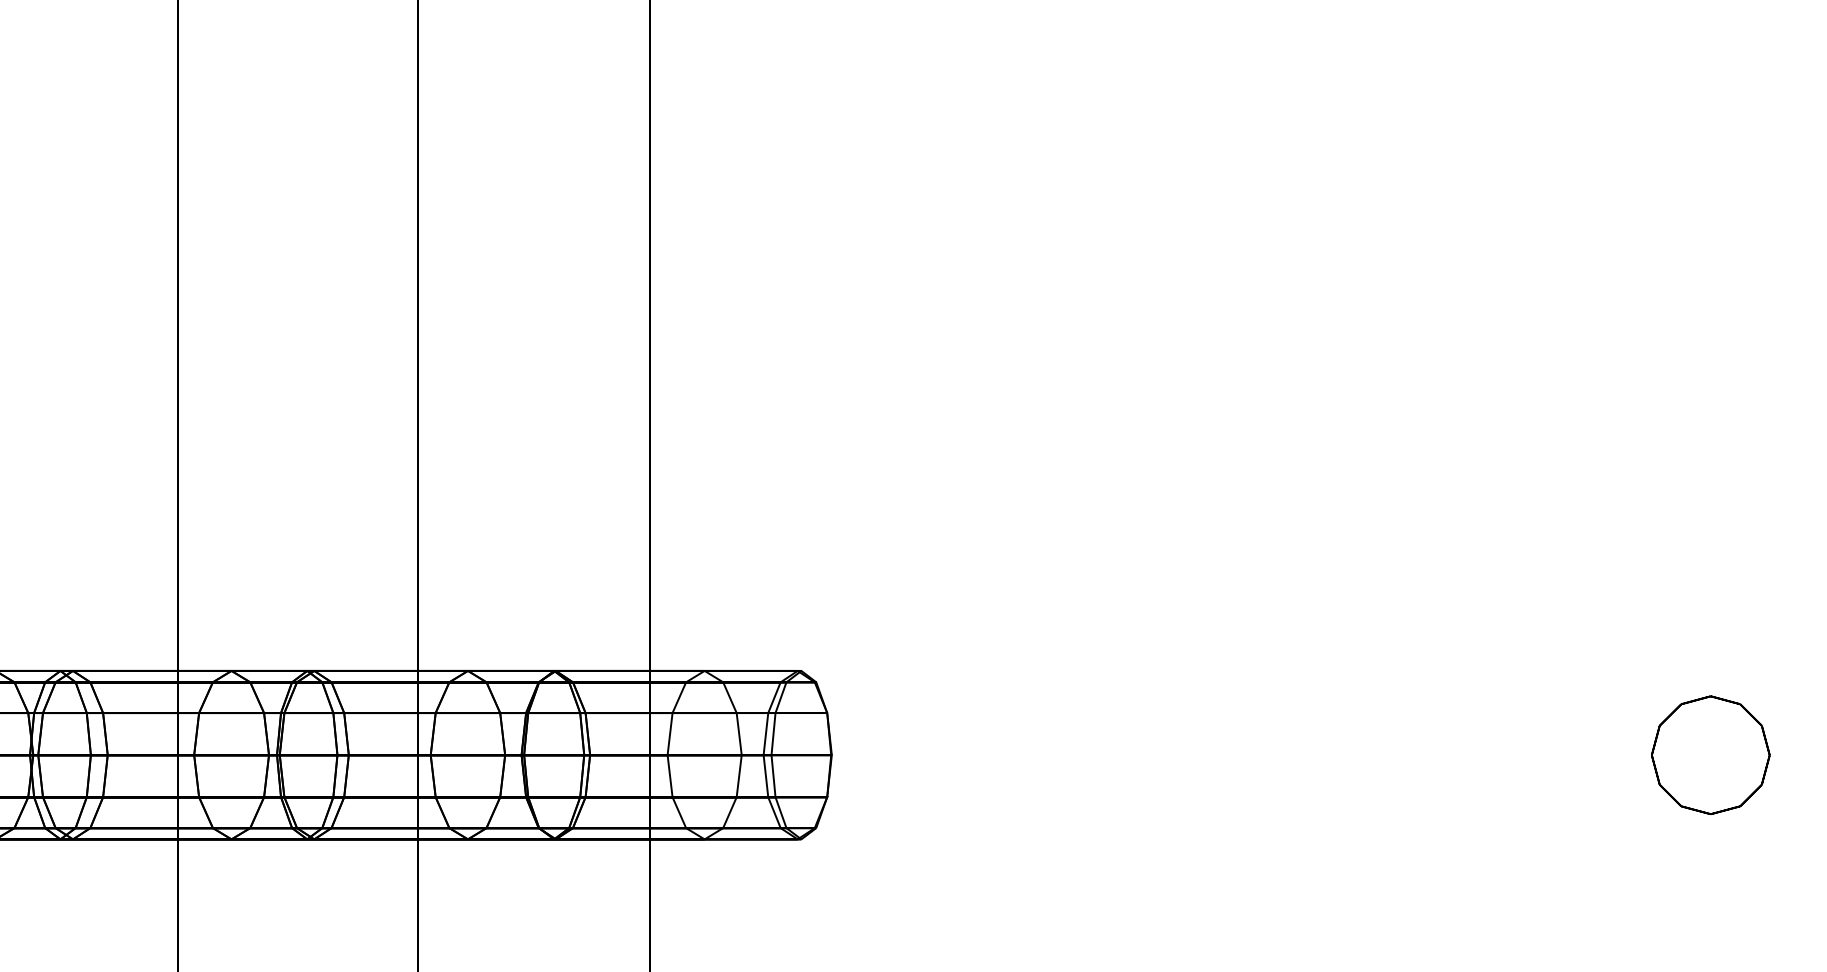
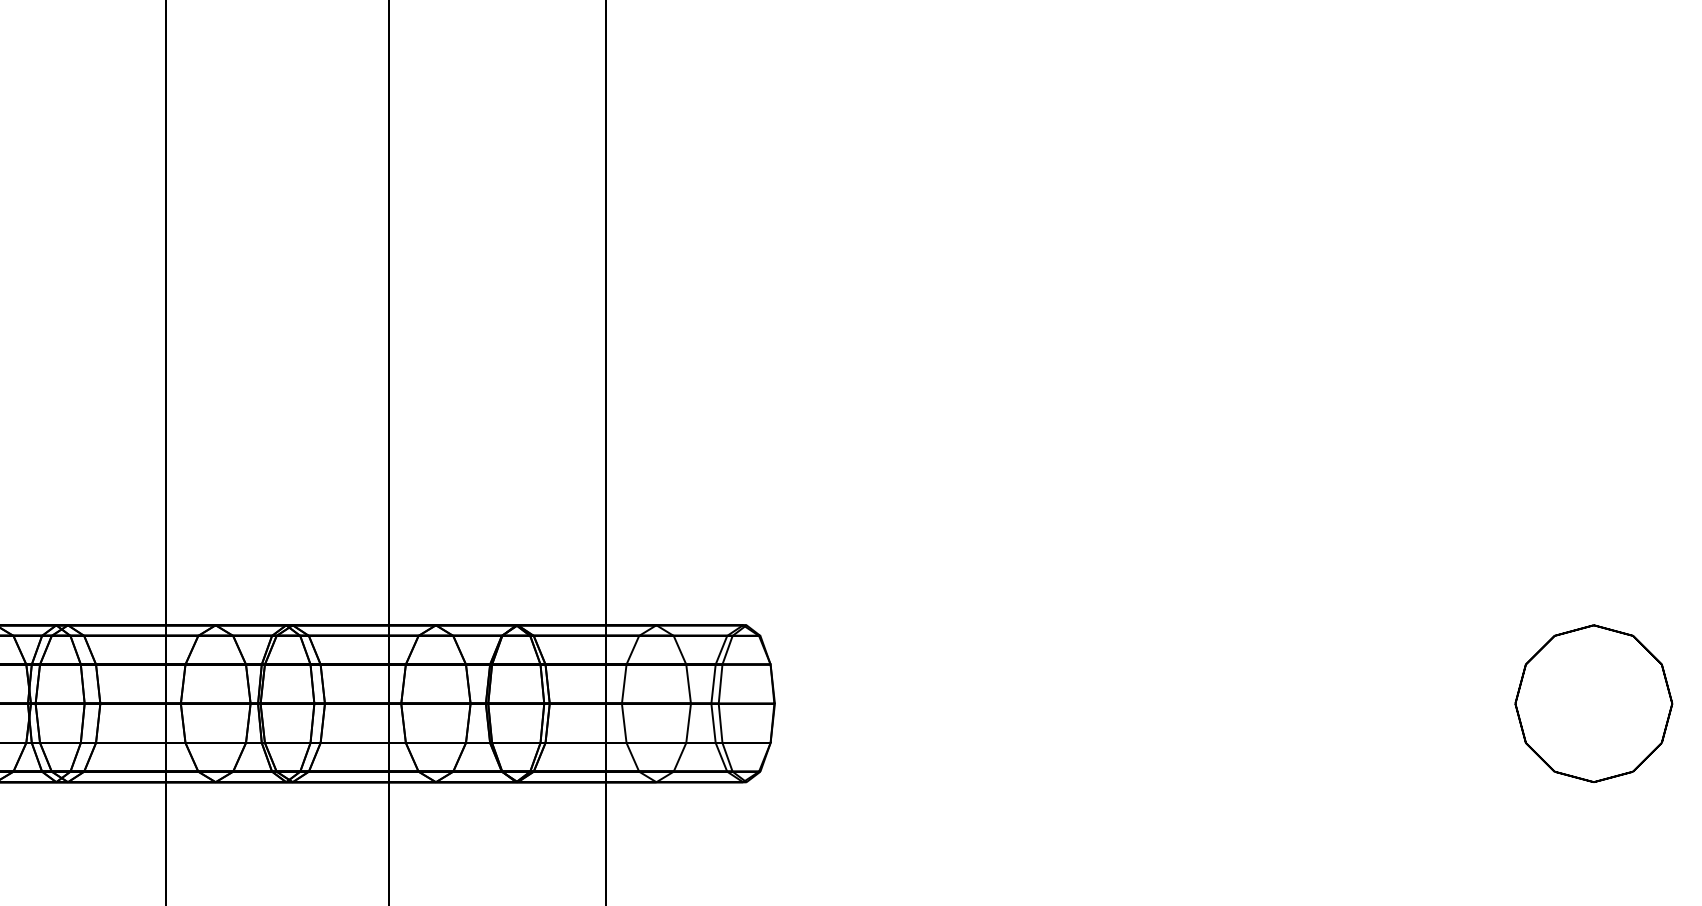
part: (1710, 755) -> (1593, 704), size x1.43

